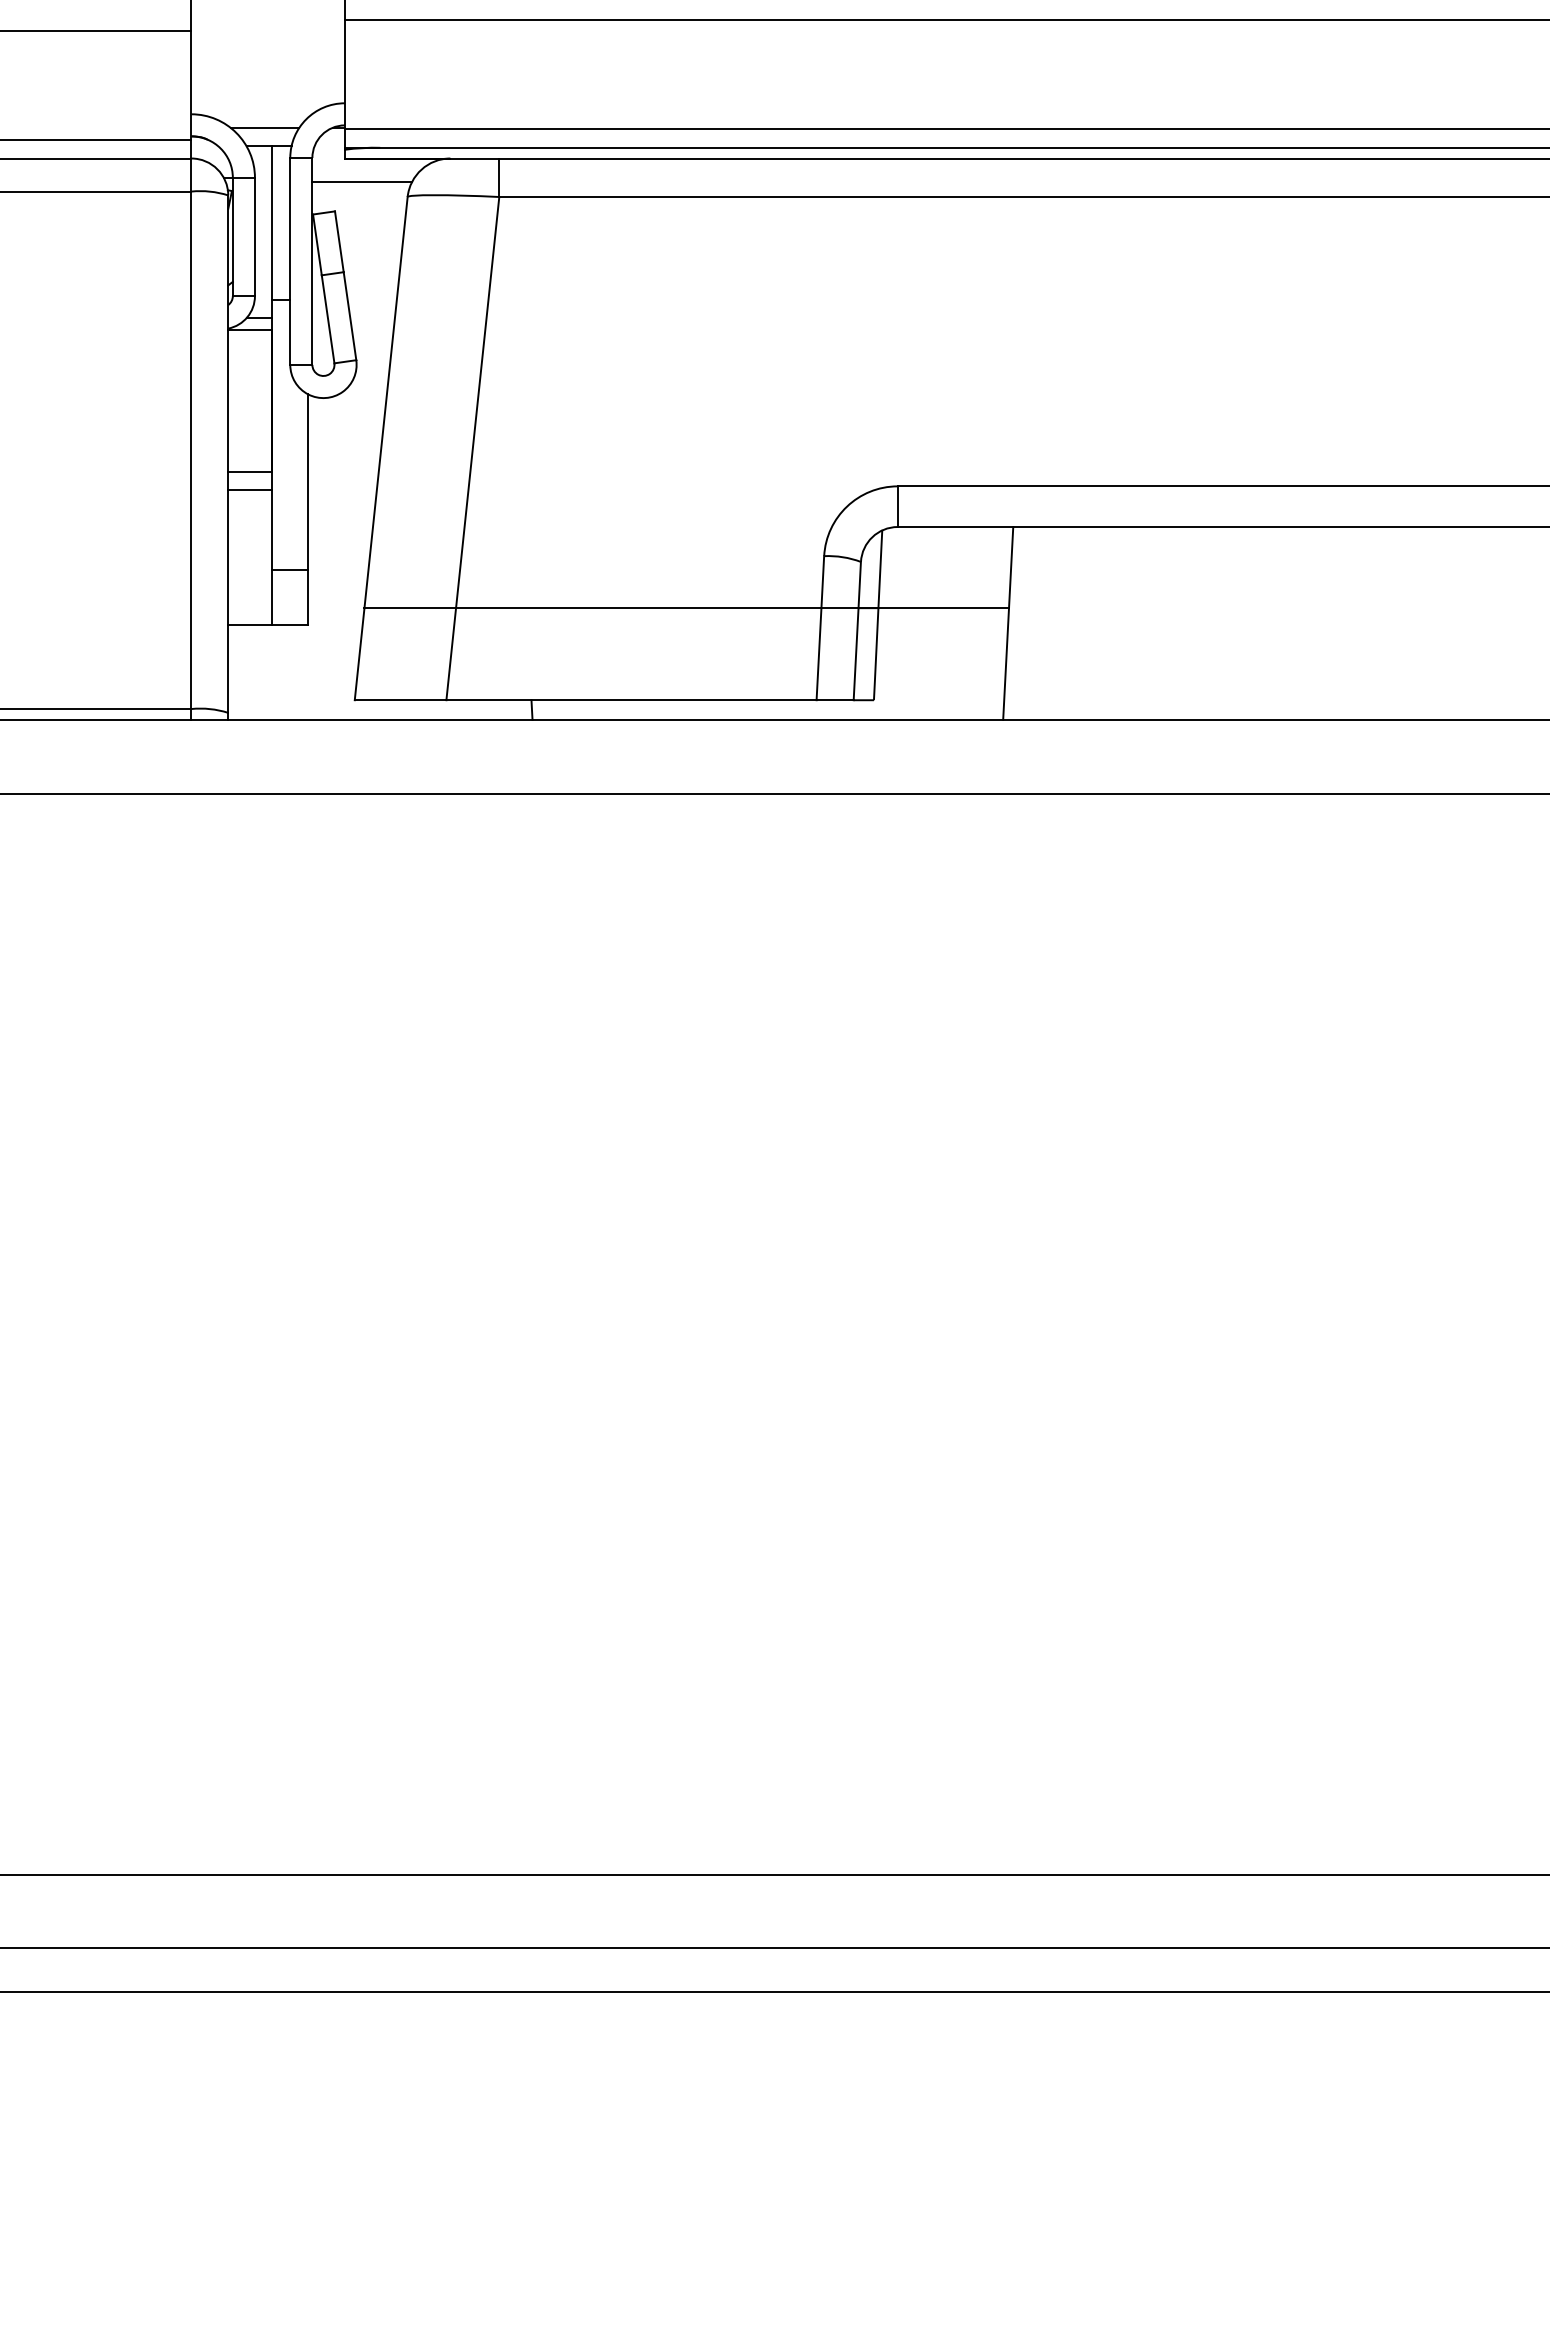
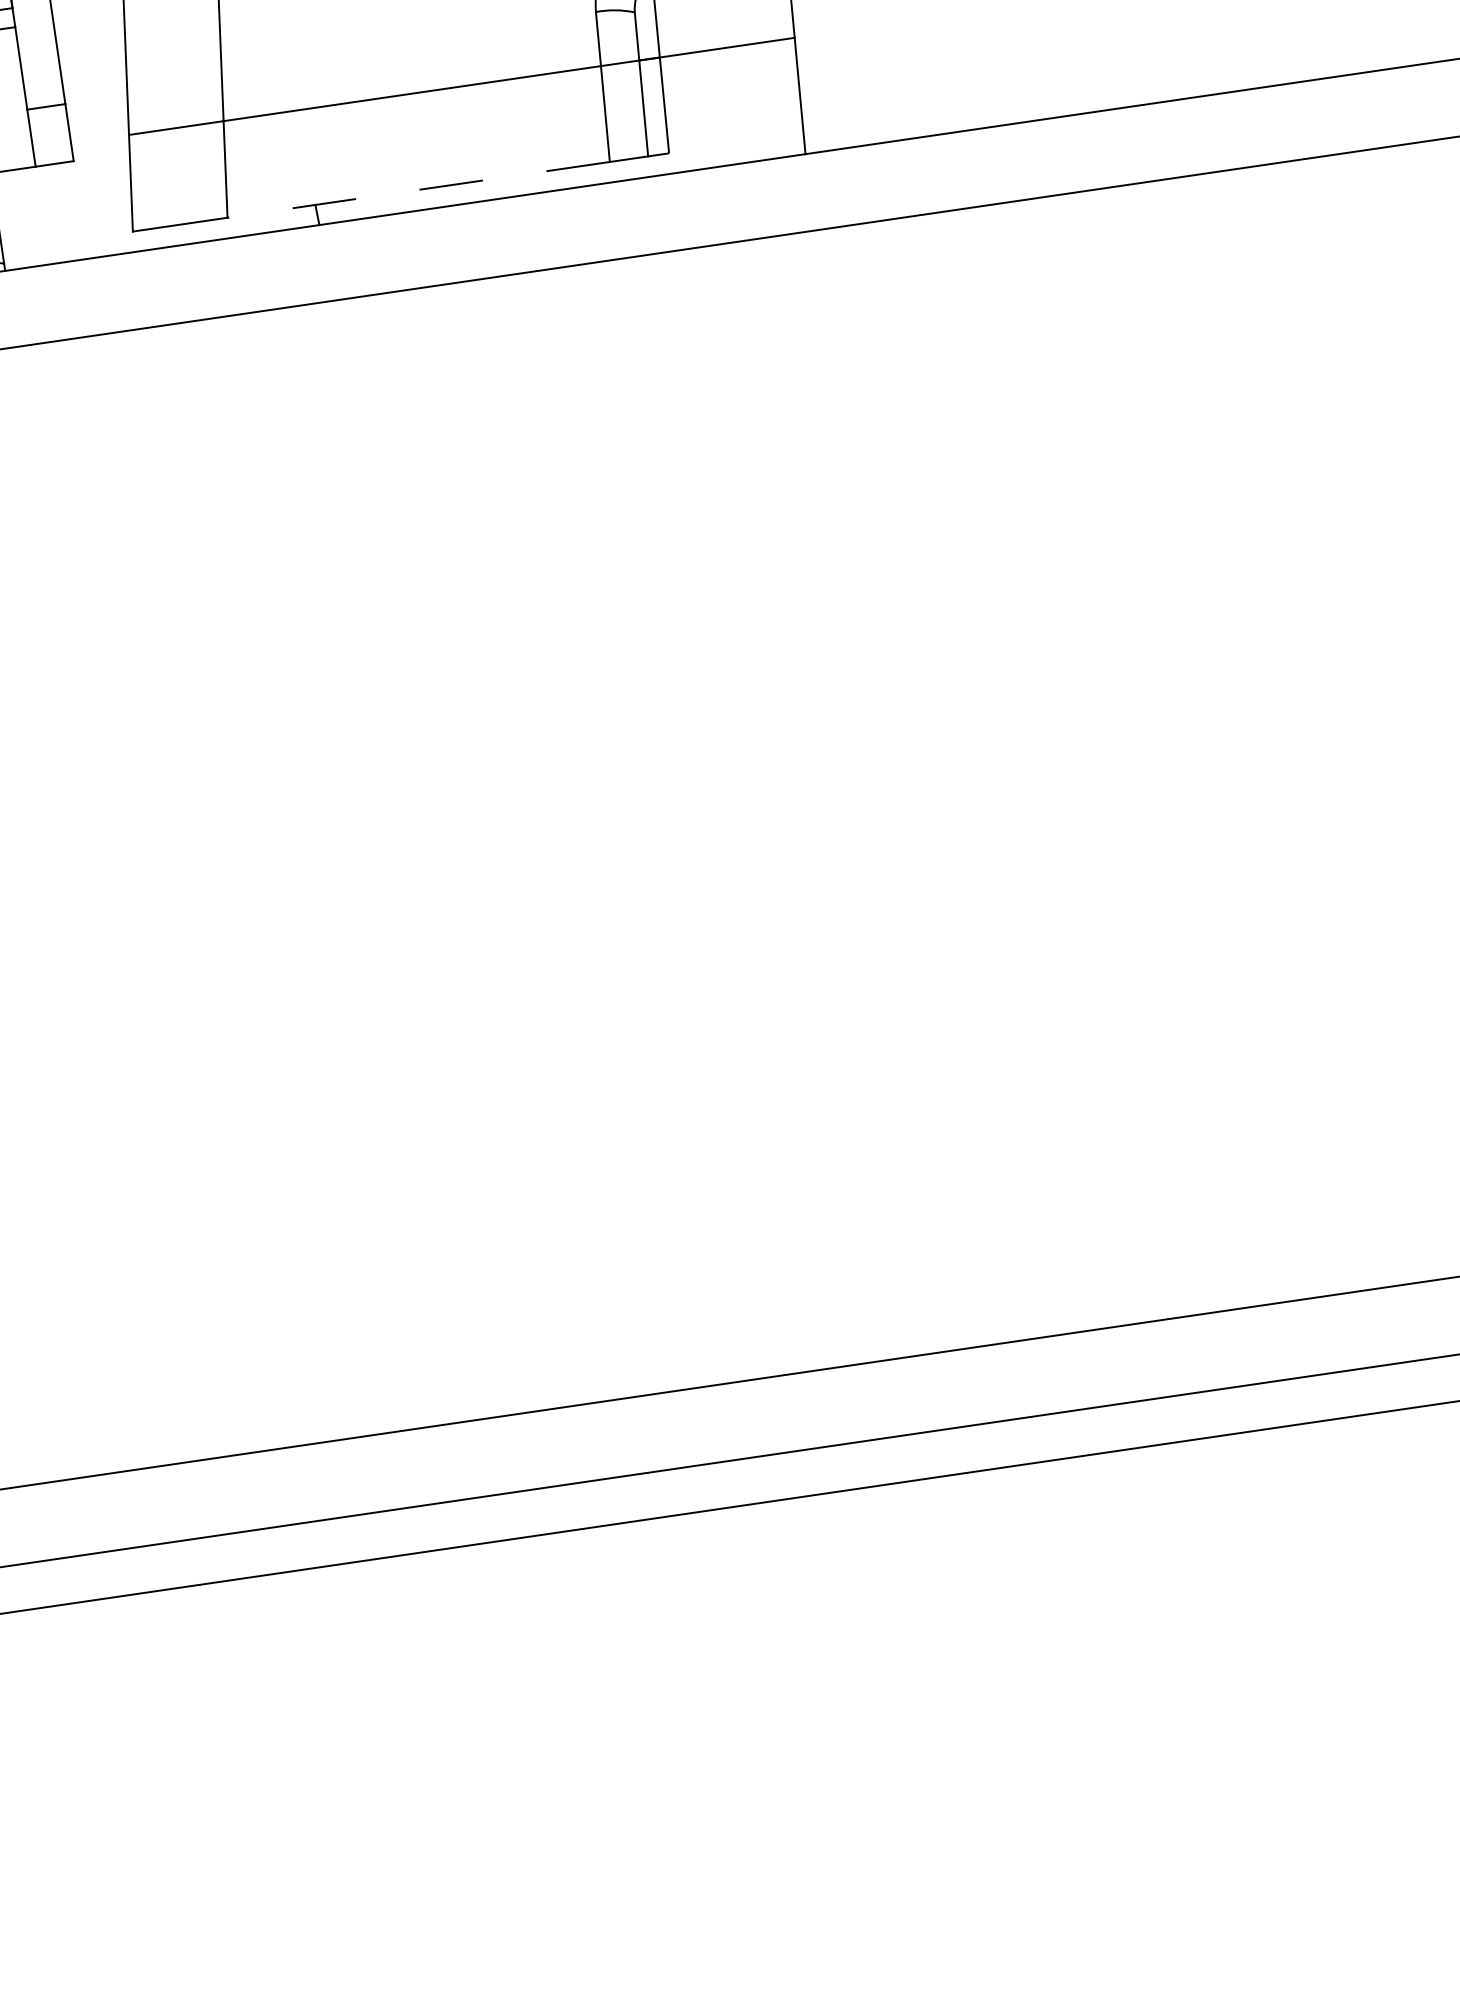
line: (631, 700) -> (418, 190), solid -> dashed

